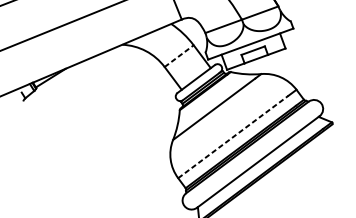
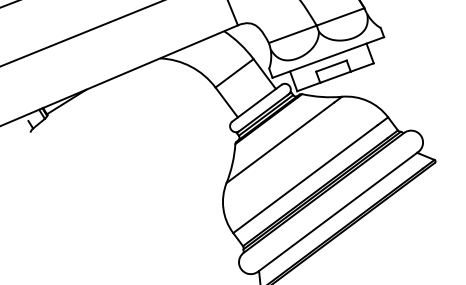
line: (179, 56) -> (234, 73), dashed -> solid
line: (233, 136) -> (305, 178), dashed -> solid

